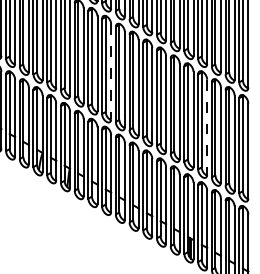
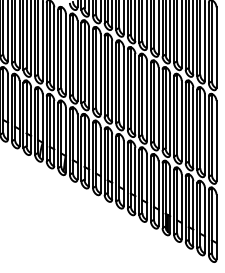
line: (110, 72) -> (100, 74), dashed -> solid
line: (206, 127) -> (181, 121), dashed -> solid

